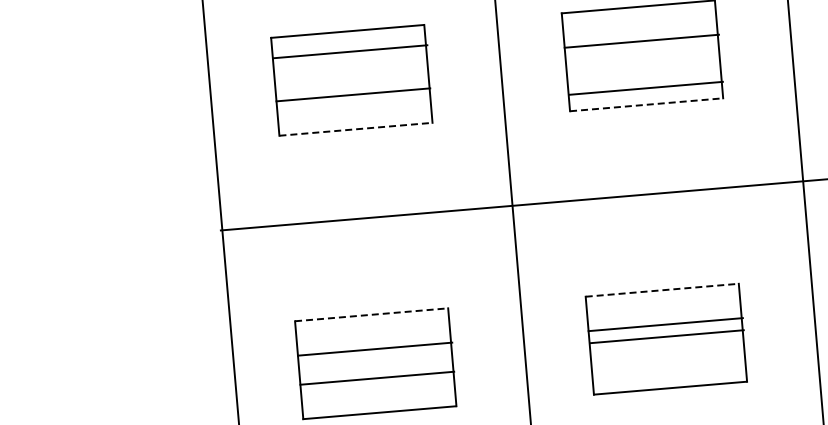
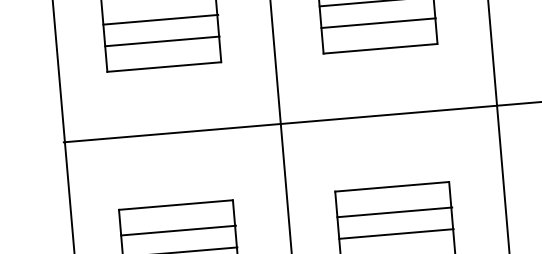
line: (350, 51) -> (161, 19), moved
line: (645, 87) -> (378, 22), moved
line: (646, 104) -> (380, 48), dashed -> solid
line: (355, 129) -> (163, 67), dashed -> solid
line: (662, 290) -> (392, 186), dashed -> solid
line: (371, 314) -> (175, 204), dashed -> solid
line: (666, 336) -> (396, 233), moved

